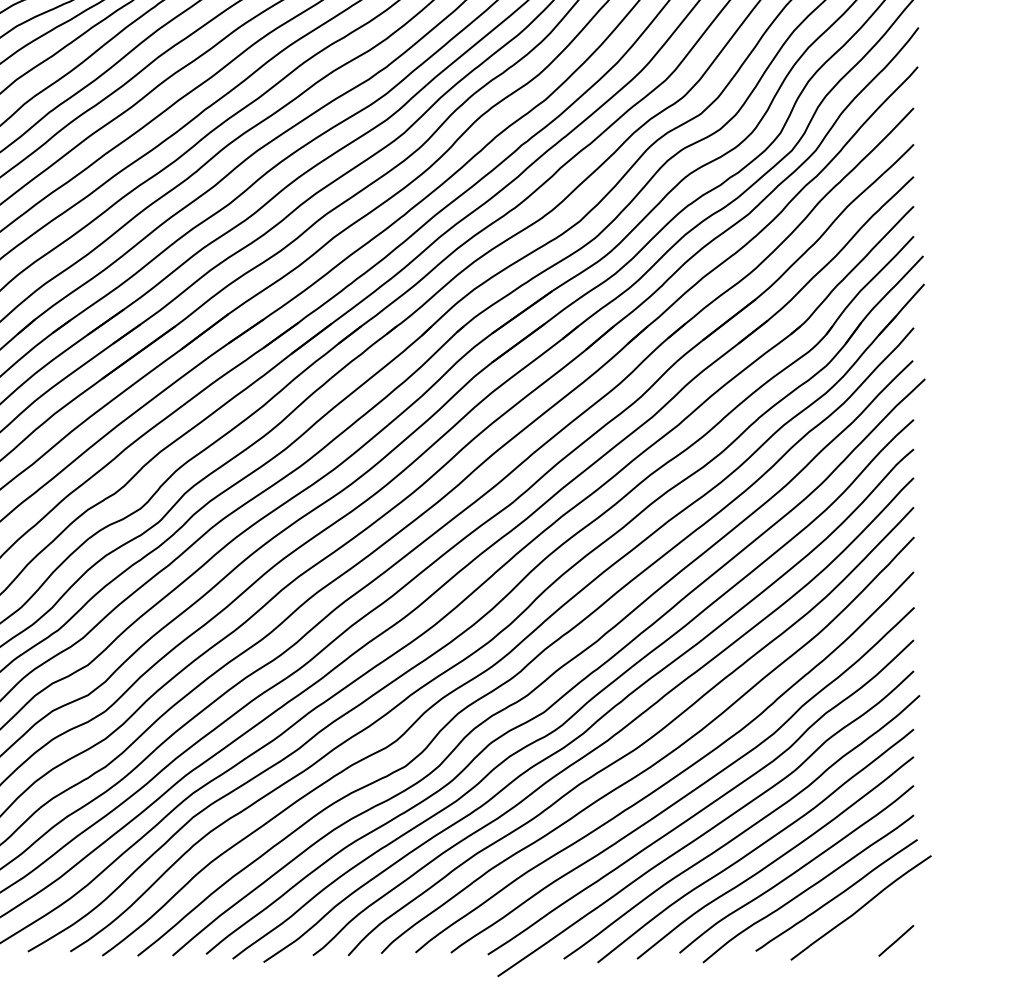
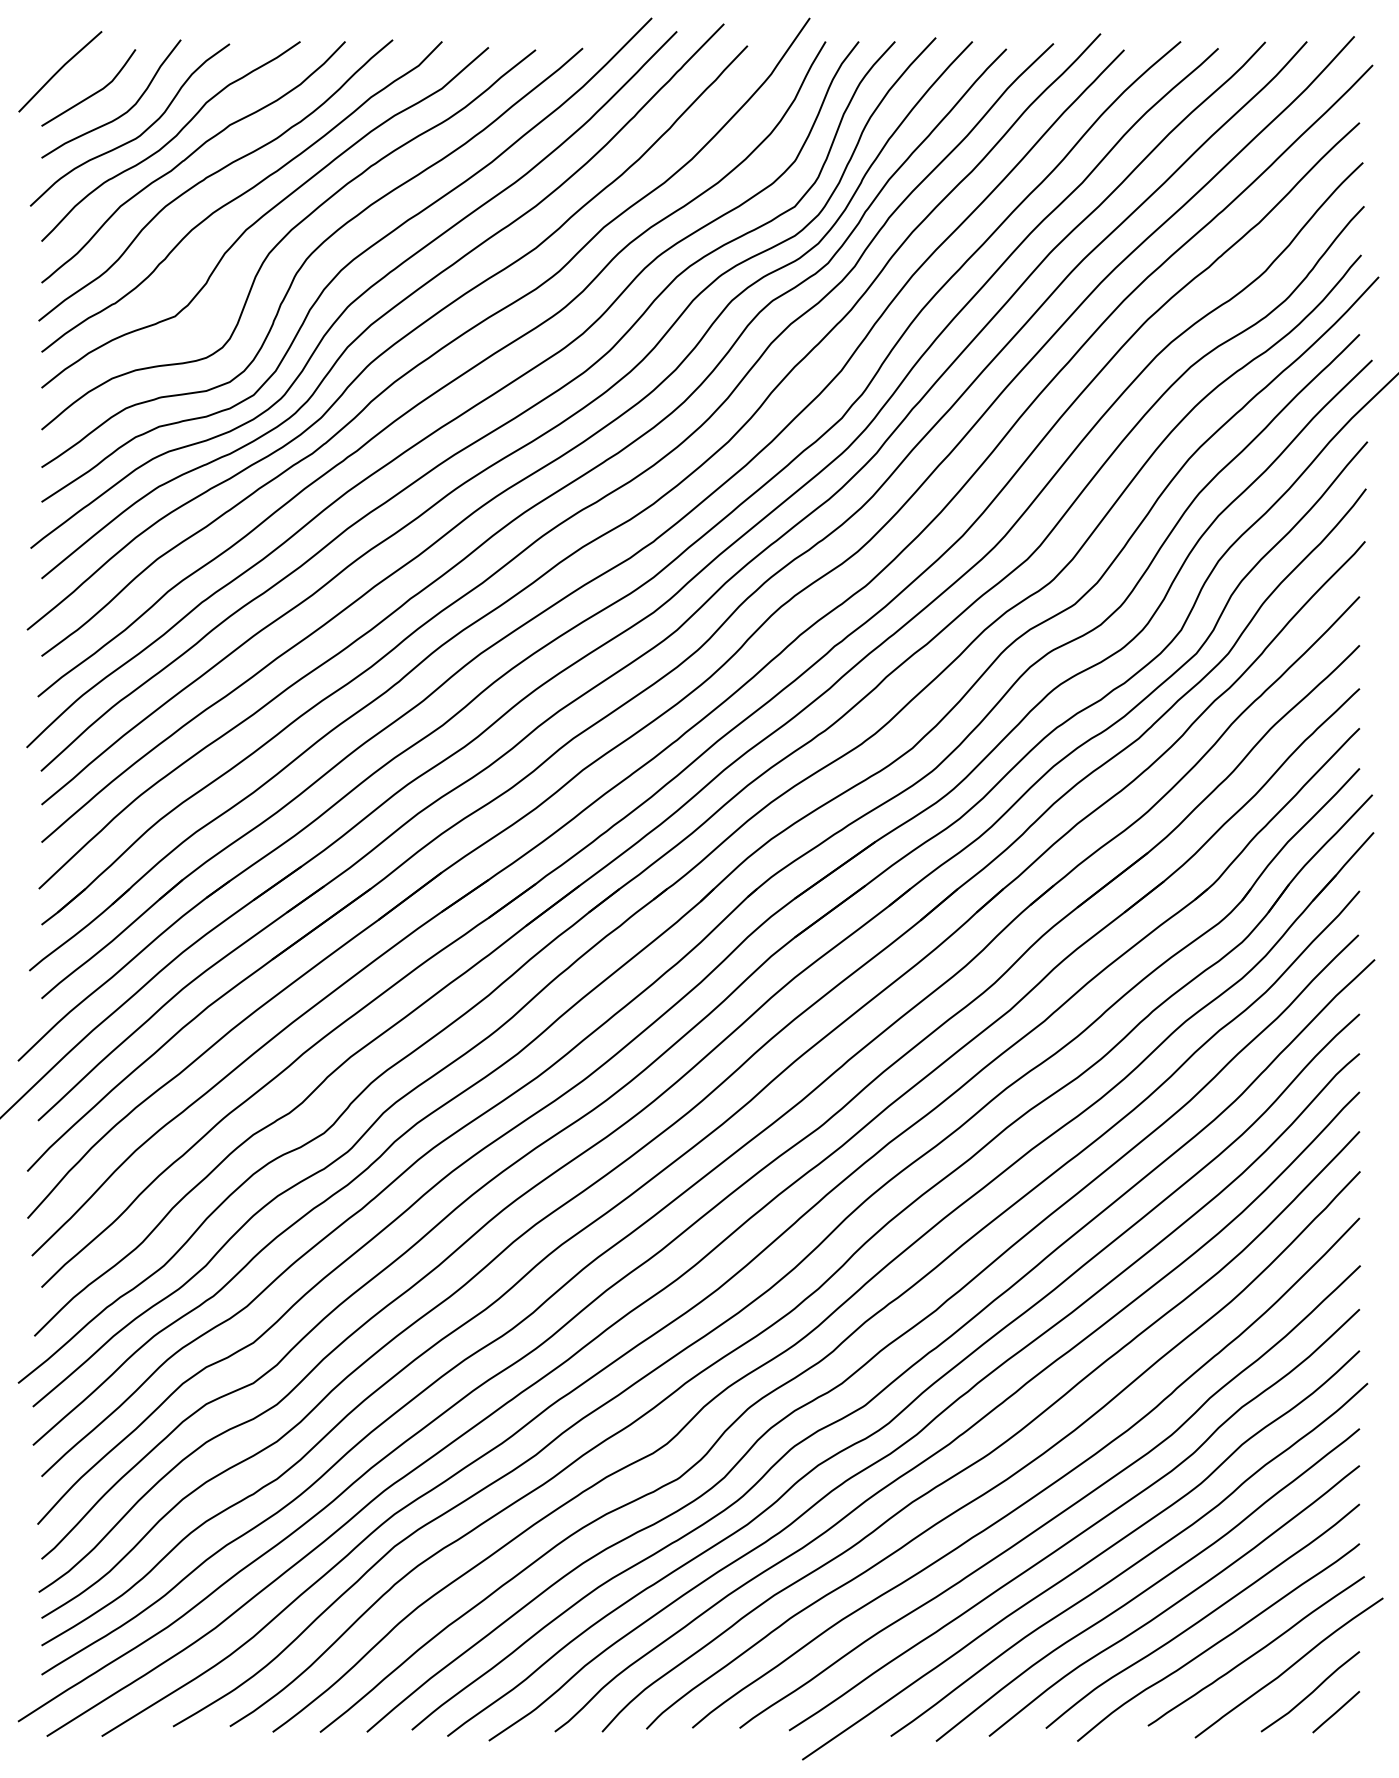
curve: (877, 925) -> (1311, 1691), added

